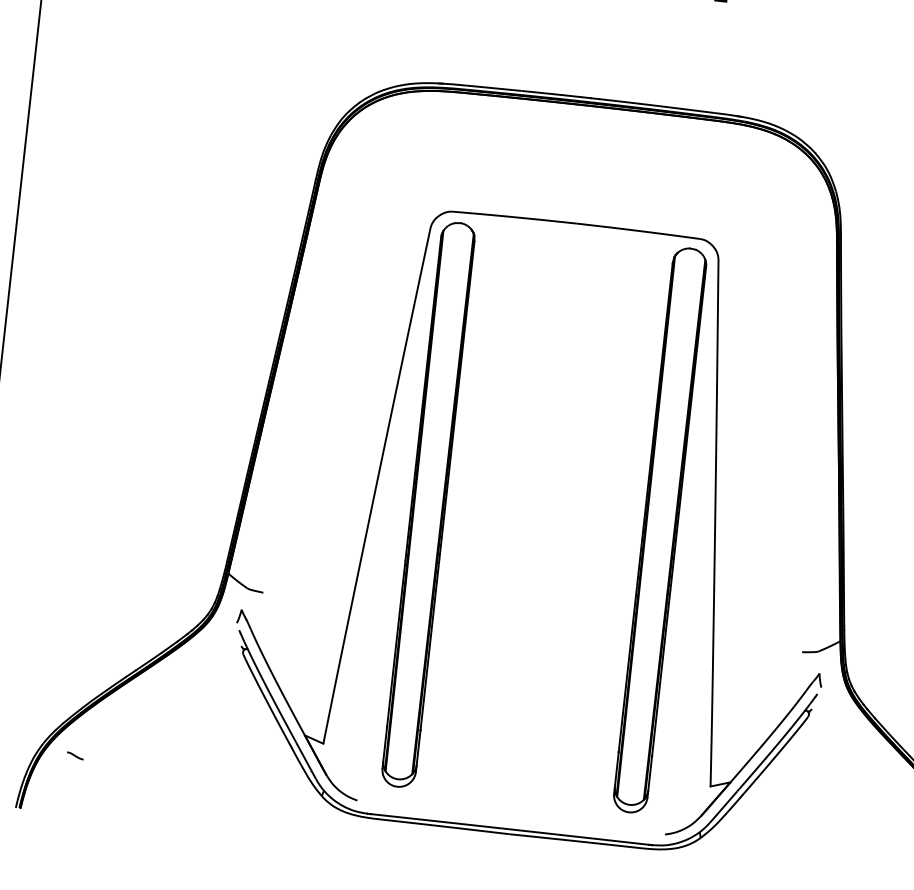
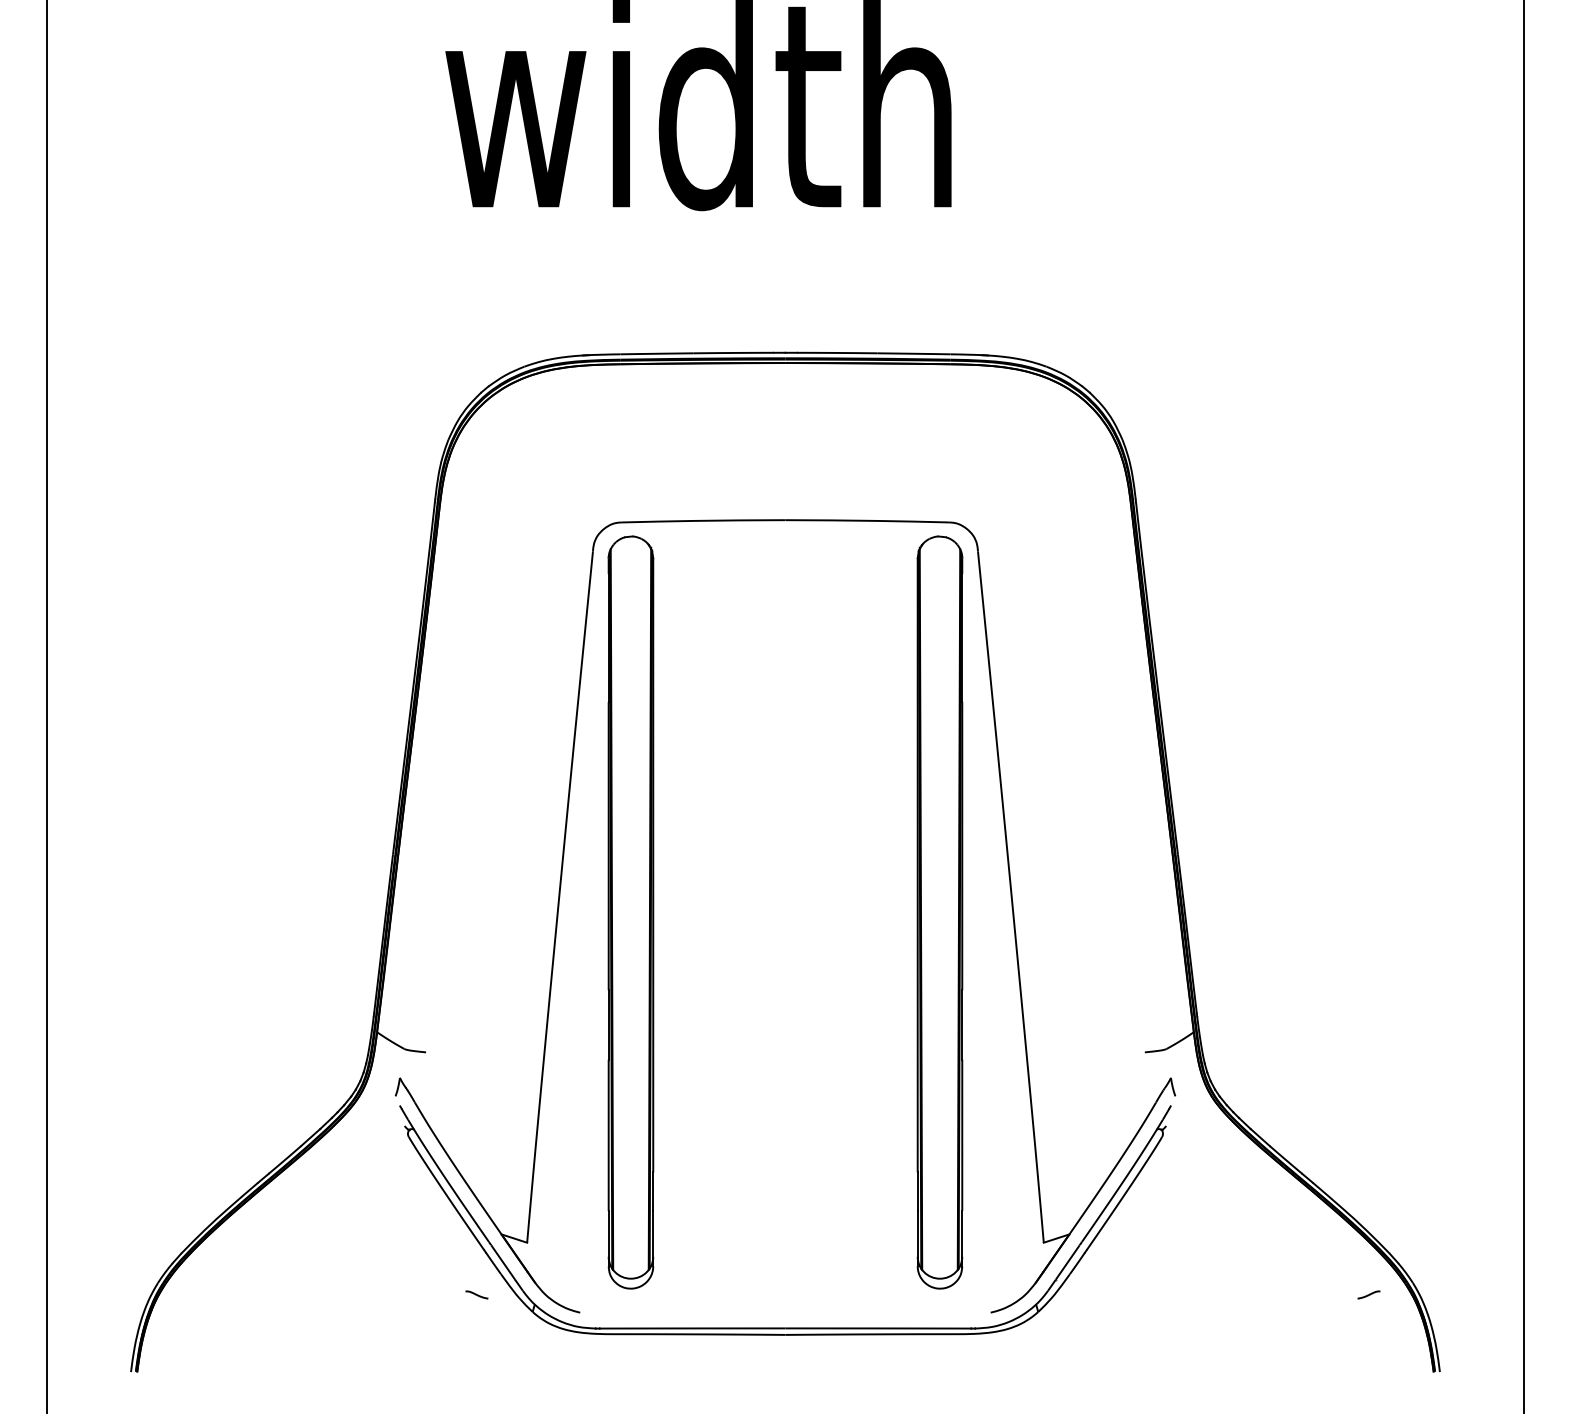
curve: (75, 755) -> (476, 1294), moved

